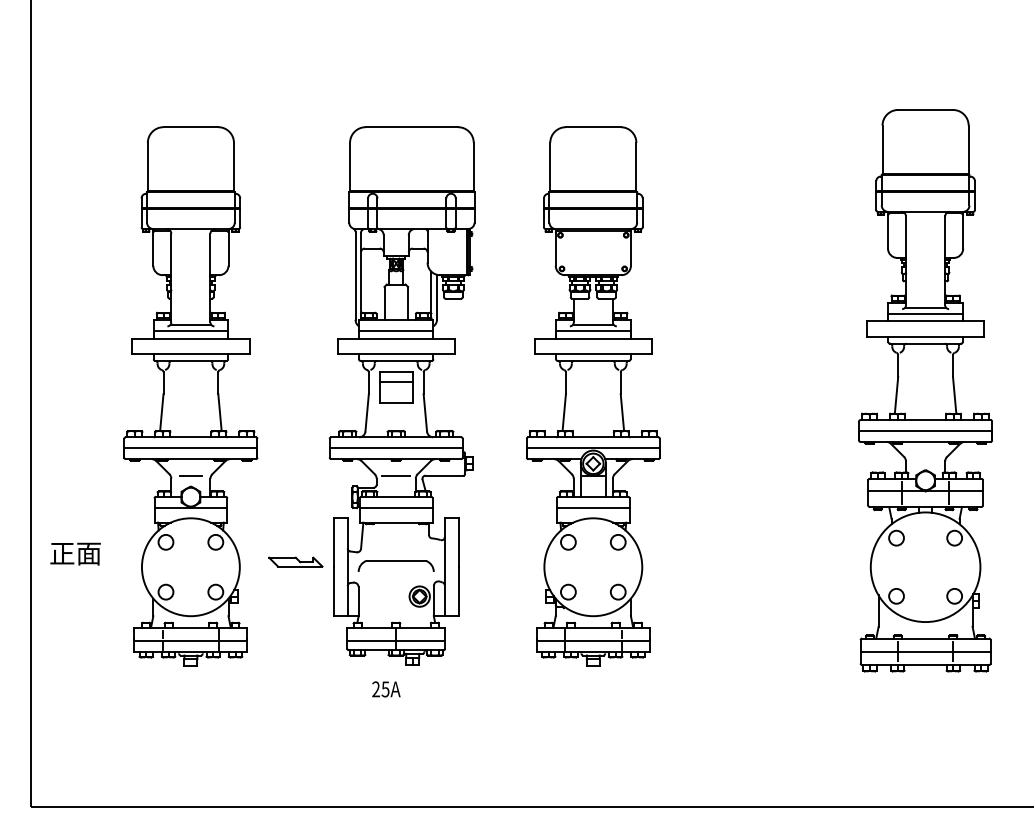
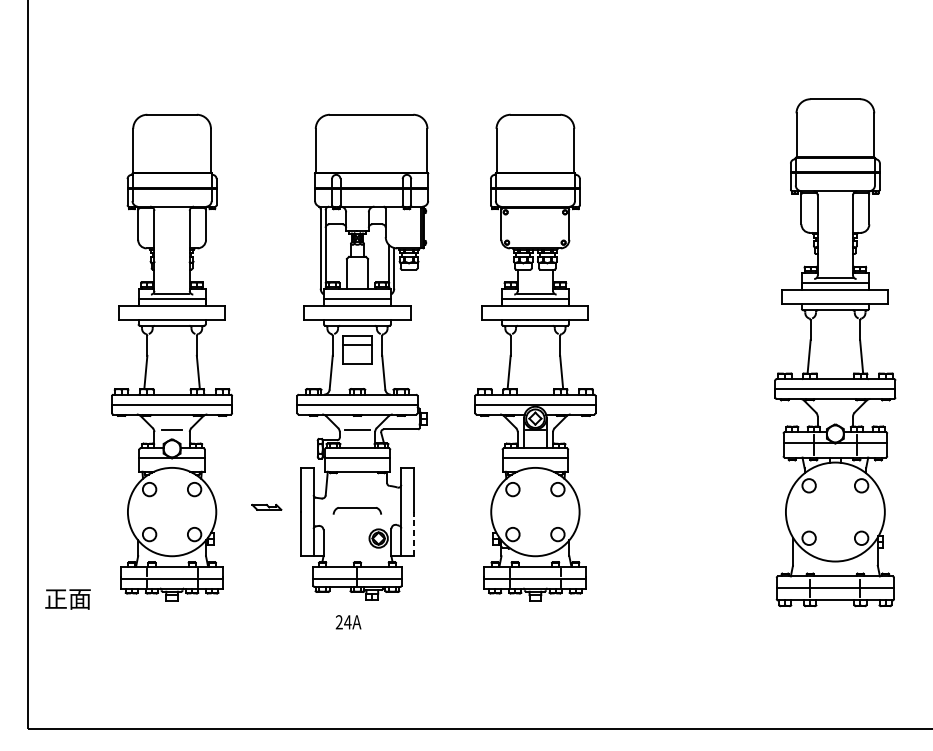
text: (75, 553) -> (67, 598), moved
part: (295, 561) -> (266, 506), size x0.6
part: (395, 565) -> (356, 510), size x0.7
line: (458, 591) -> (413, 533), solid -> dashed
text: (385, 689) -> (347, 622), 25A -> 24A

